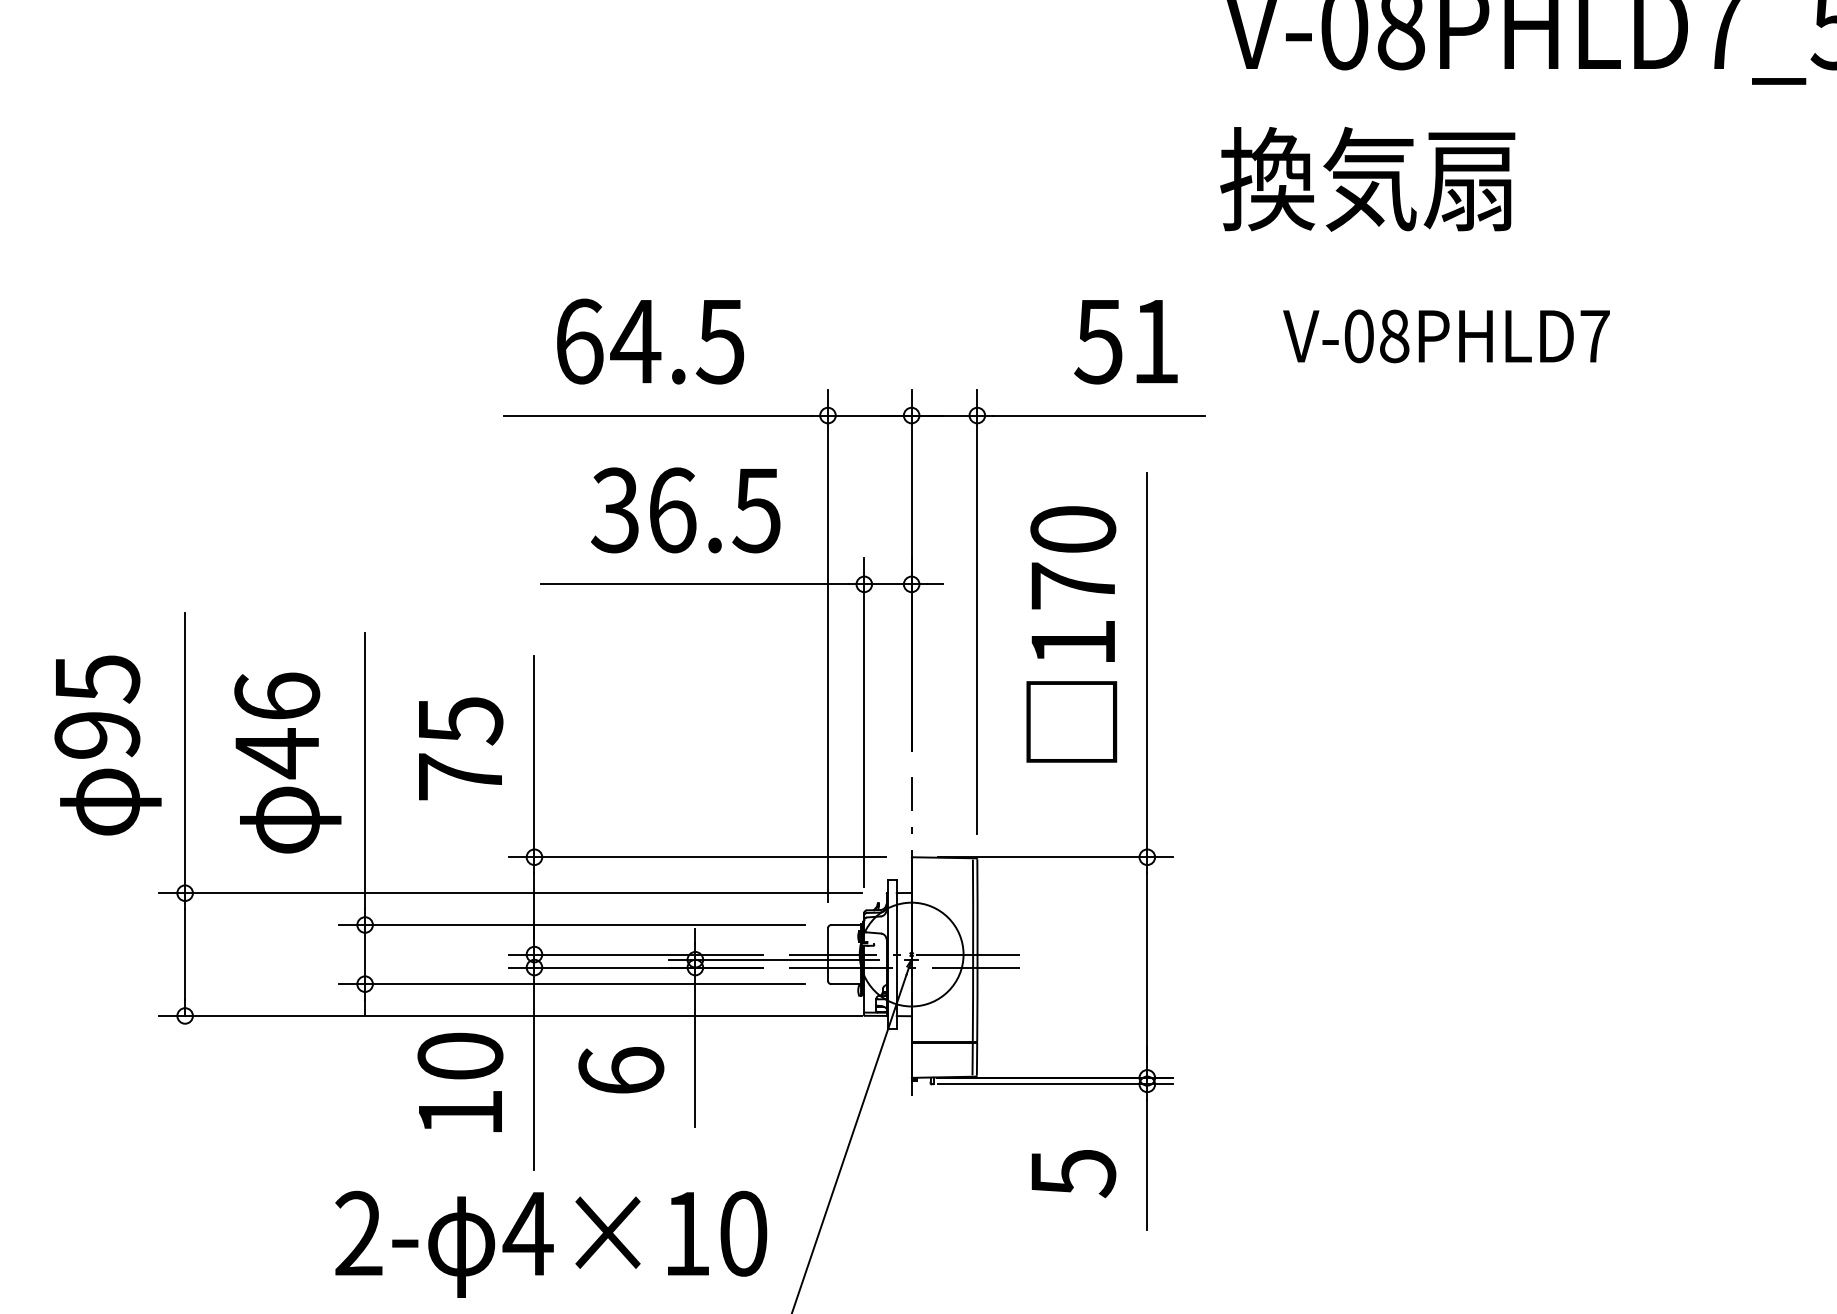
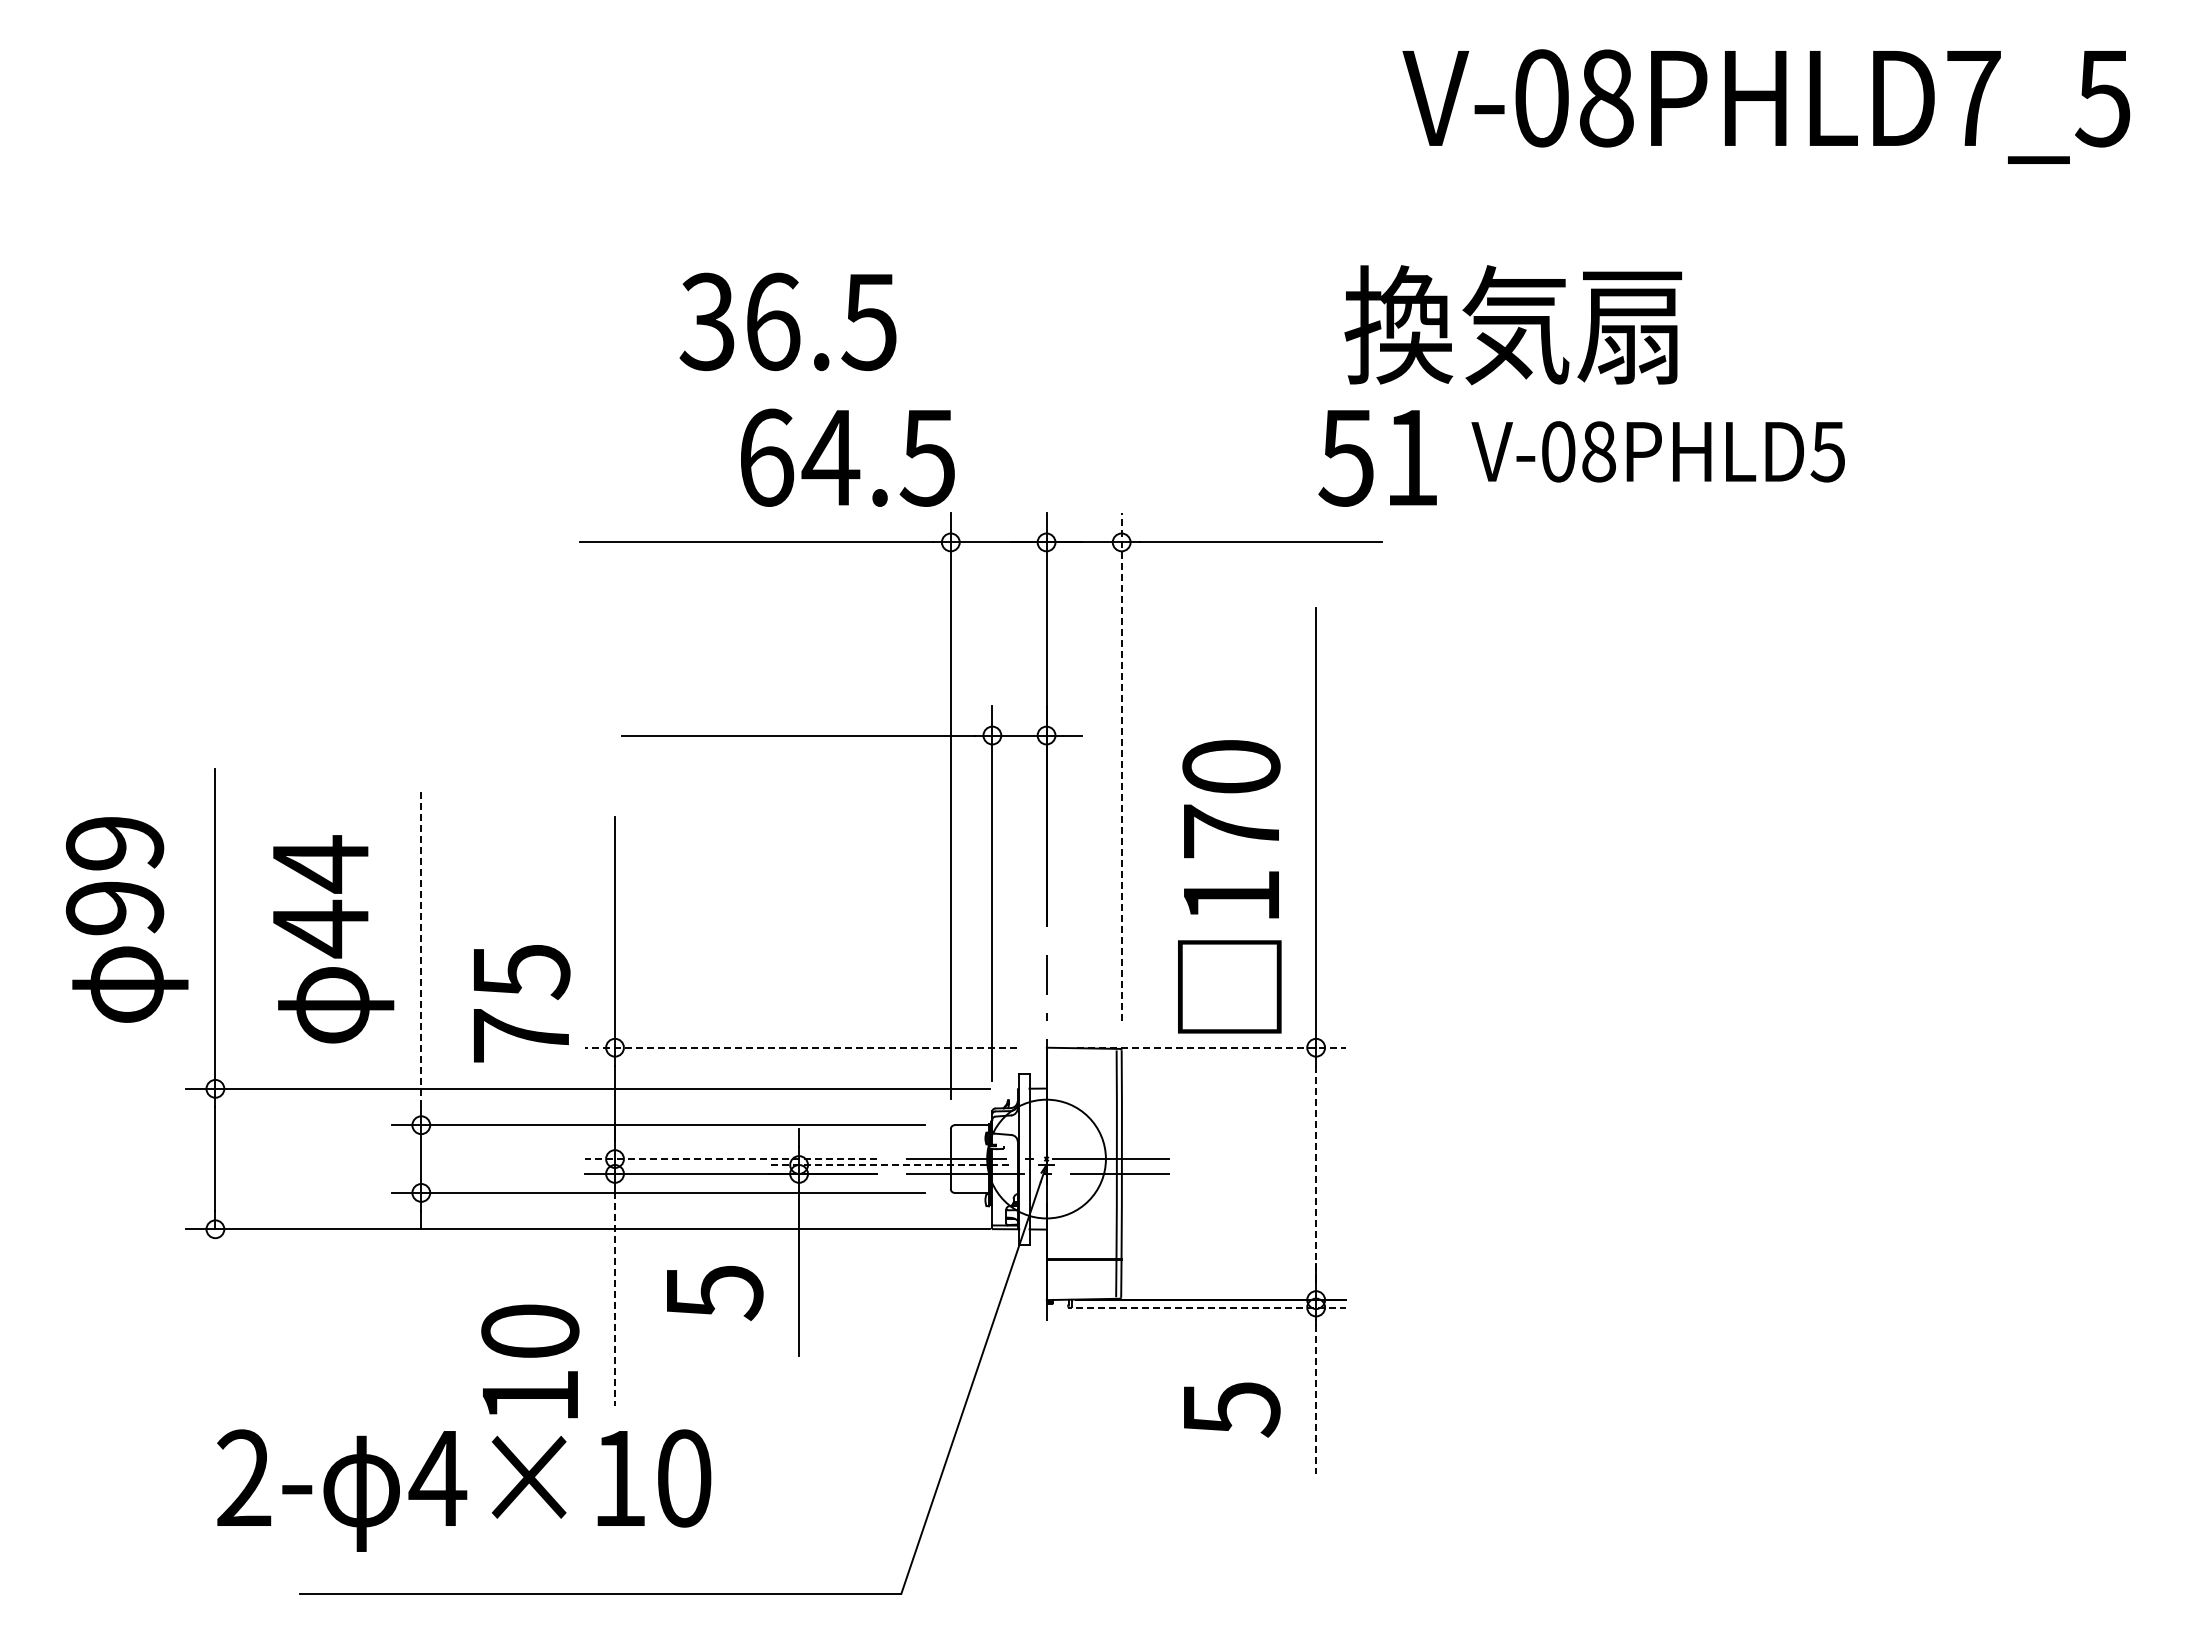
text: (1367, 179) -> (1512, 325), moved
text: (1594, 336) -> (1827, 452), V-08PHLD7 -> V-08PHLD5
text: (650, 341) -> (847, 457), moved
text: (1125, 342) -> (1377, 458), moved
text: (685, 510) -> (787, 321), moved
line: (977, 611) -> (1121, 766), solid -> dashed
text: (1071, 634) -> (1229, 886), moved
text: (96, 679) -> (114, 844), 95 -> 99
text: (277, 697) -> (320, 864), 46 -> 44
text: (461, 748) -> (522, 1003), moved
line: (365, 771) -> (421, 949), solid -> dashed
line: (696, 857) -> (800, 1047), solid -> dashed
line: (1055, 857) -> (1211, 1047), solid -> dashed
line: (635, 954) -> (730, 1159), solid -> dashed
line: (773, 960) -> (888, 1165), solid -> dashed
line: (1147, 967) -> (1316, 1173), solid -> dashed
text: (621, 1071) -> (714, 1292), 6 -> 5
line: (534, 1077) -> (615, 1299), solid -> dashed
text: (460, 1082) -> (530, 1361), moved
line: (1055, 1084) -> (1211, 1307), solid -> dashed
line: (1147, 1164) -> (1316, 1399), solid -> dashed
text: (551, 1244) -> (464, 1490), moved

